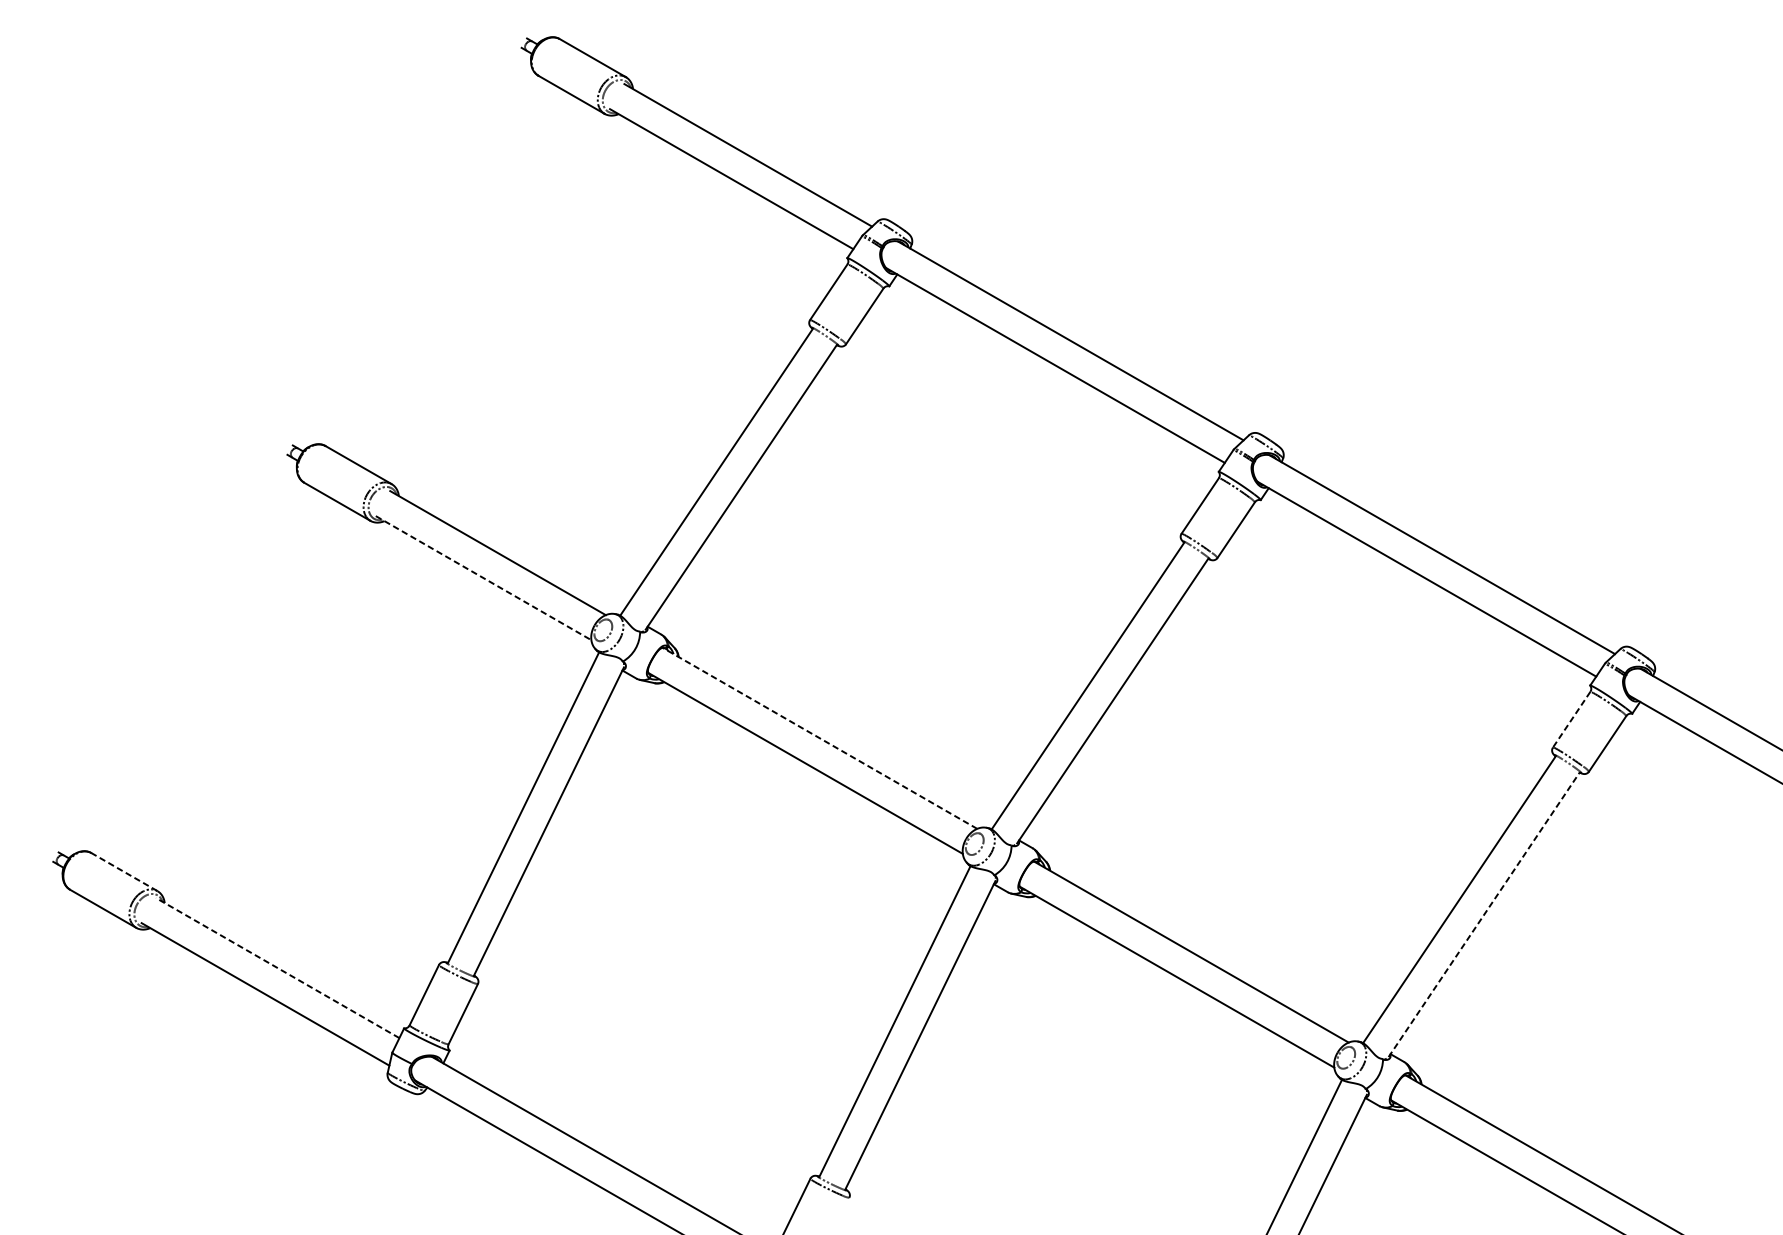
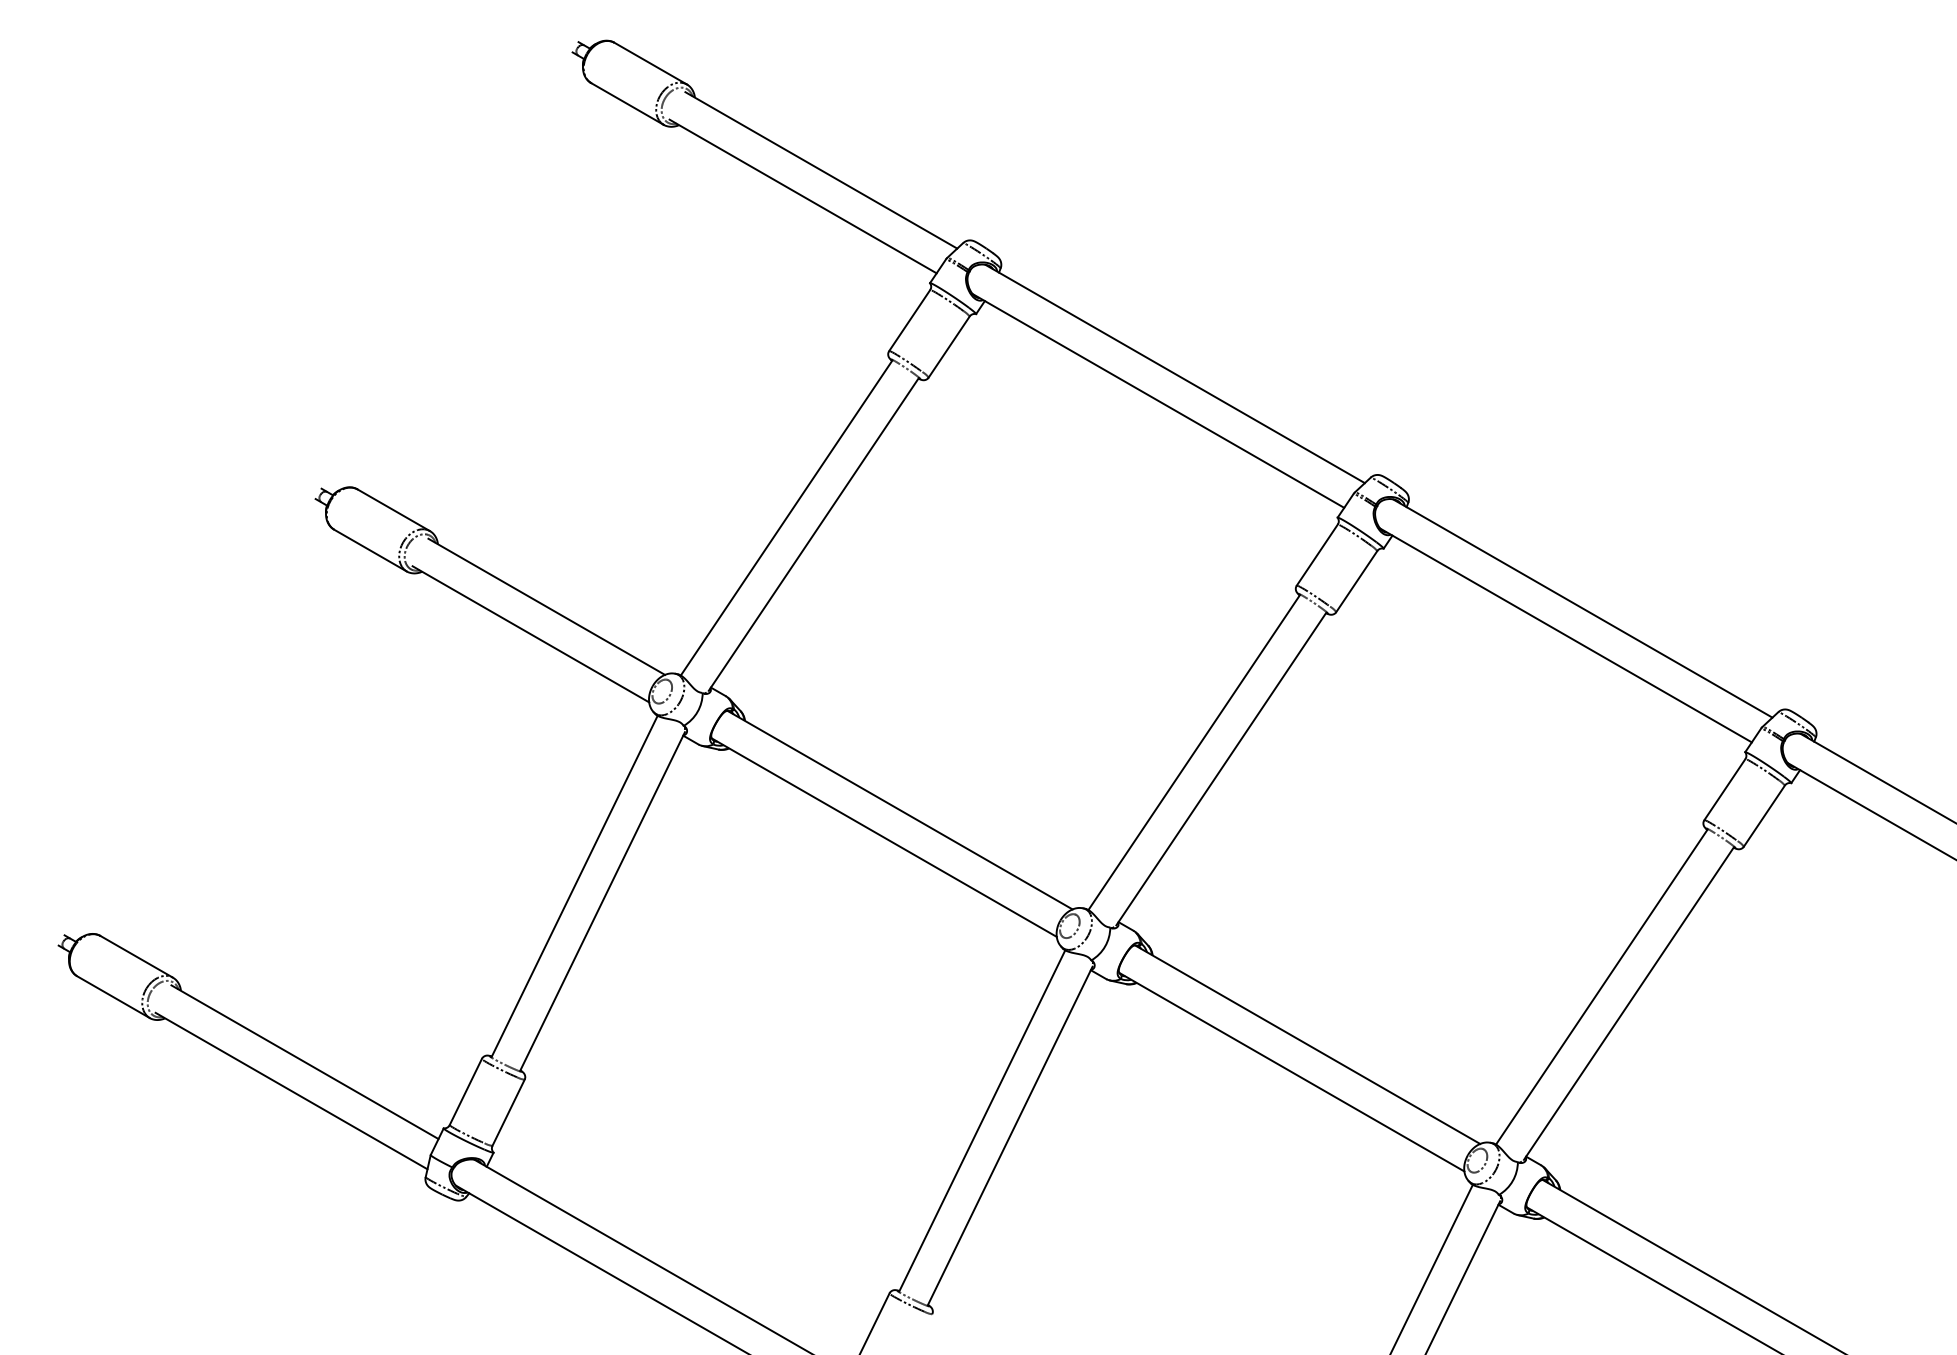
line: (484, 578) -> (531, 634), dashed -> solid
line: (1571, 719) -> (1724, 789), dashed -> solid
line: (820, 738) -> (900, 810), dashed -> solid
line: (124, 871) -> (136, 956), dashed -> solid
line: (1484, 914) -> (1629, 1003), dashed -> solid
line: (277, 967) -> (304, 1061), dashed -> solid

